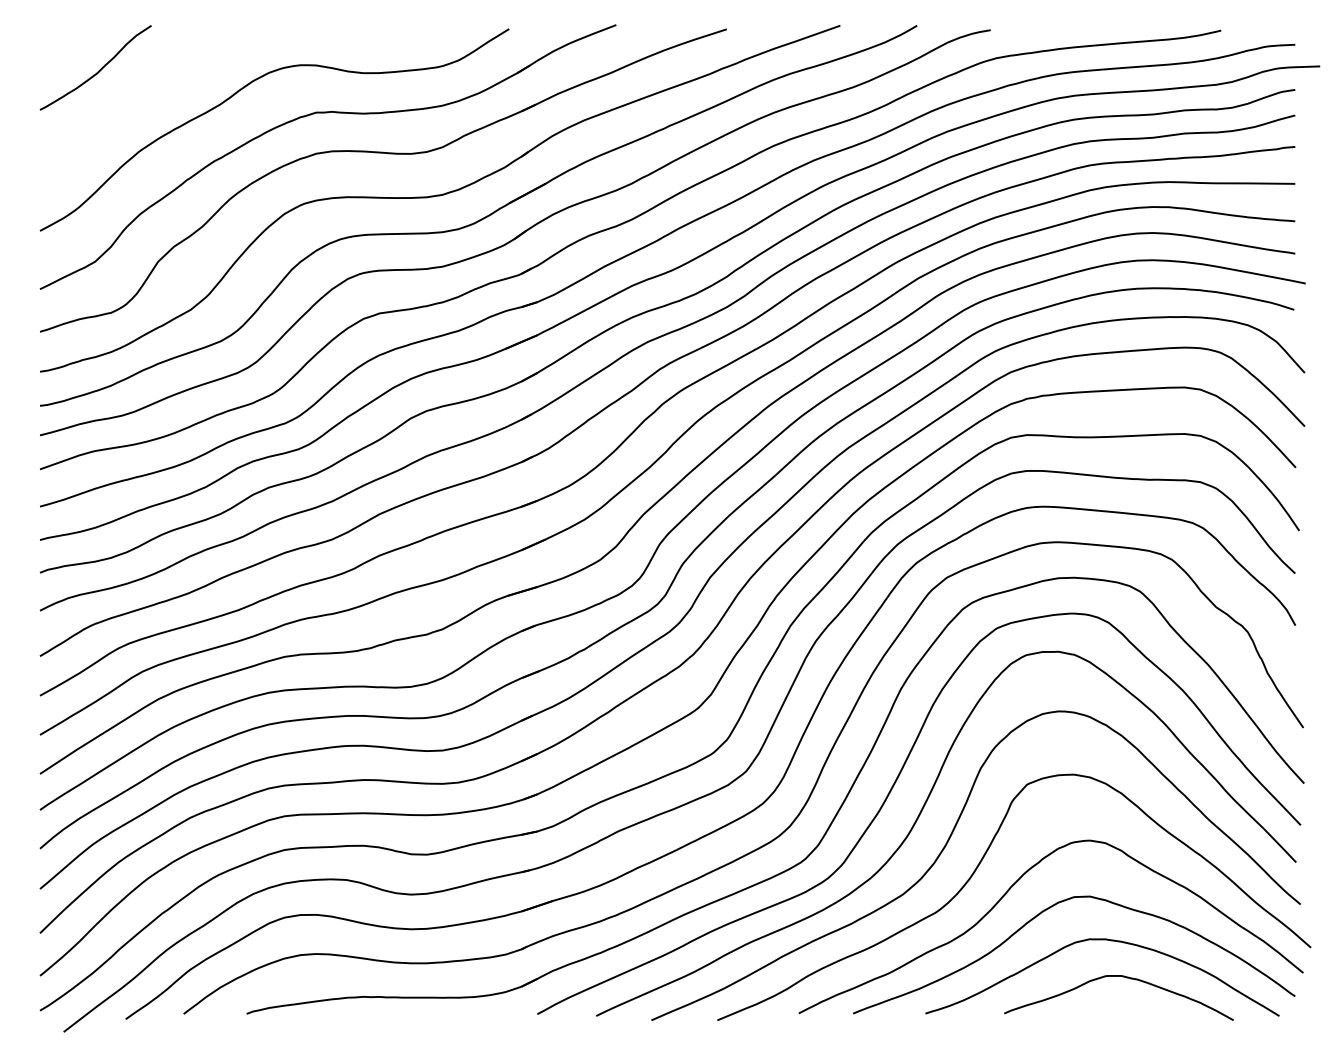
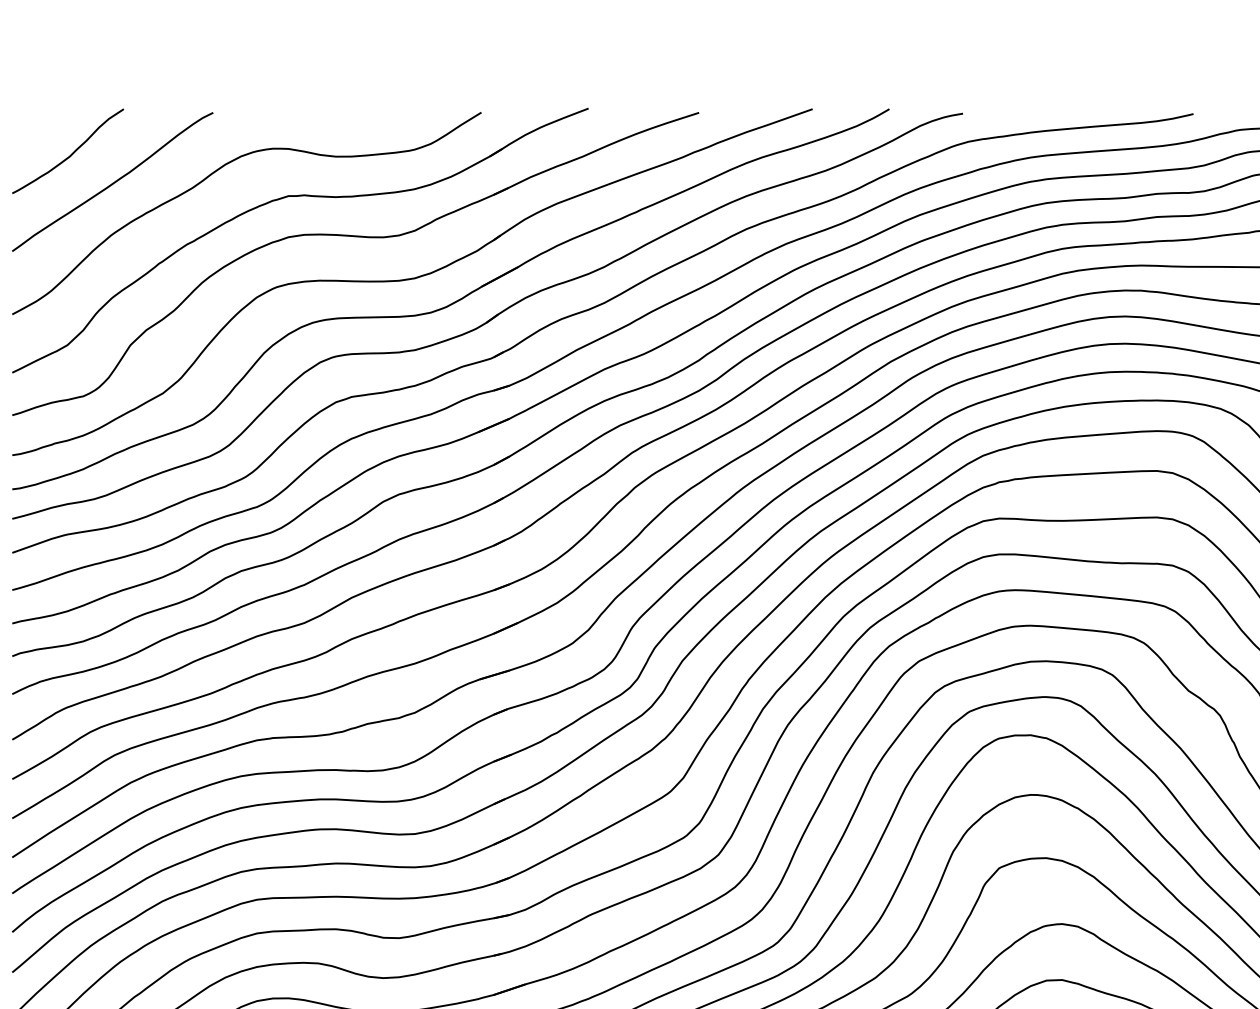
curve: (141, 98) -> (113, 181), added

